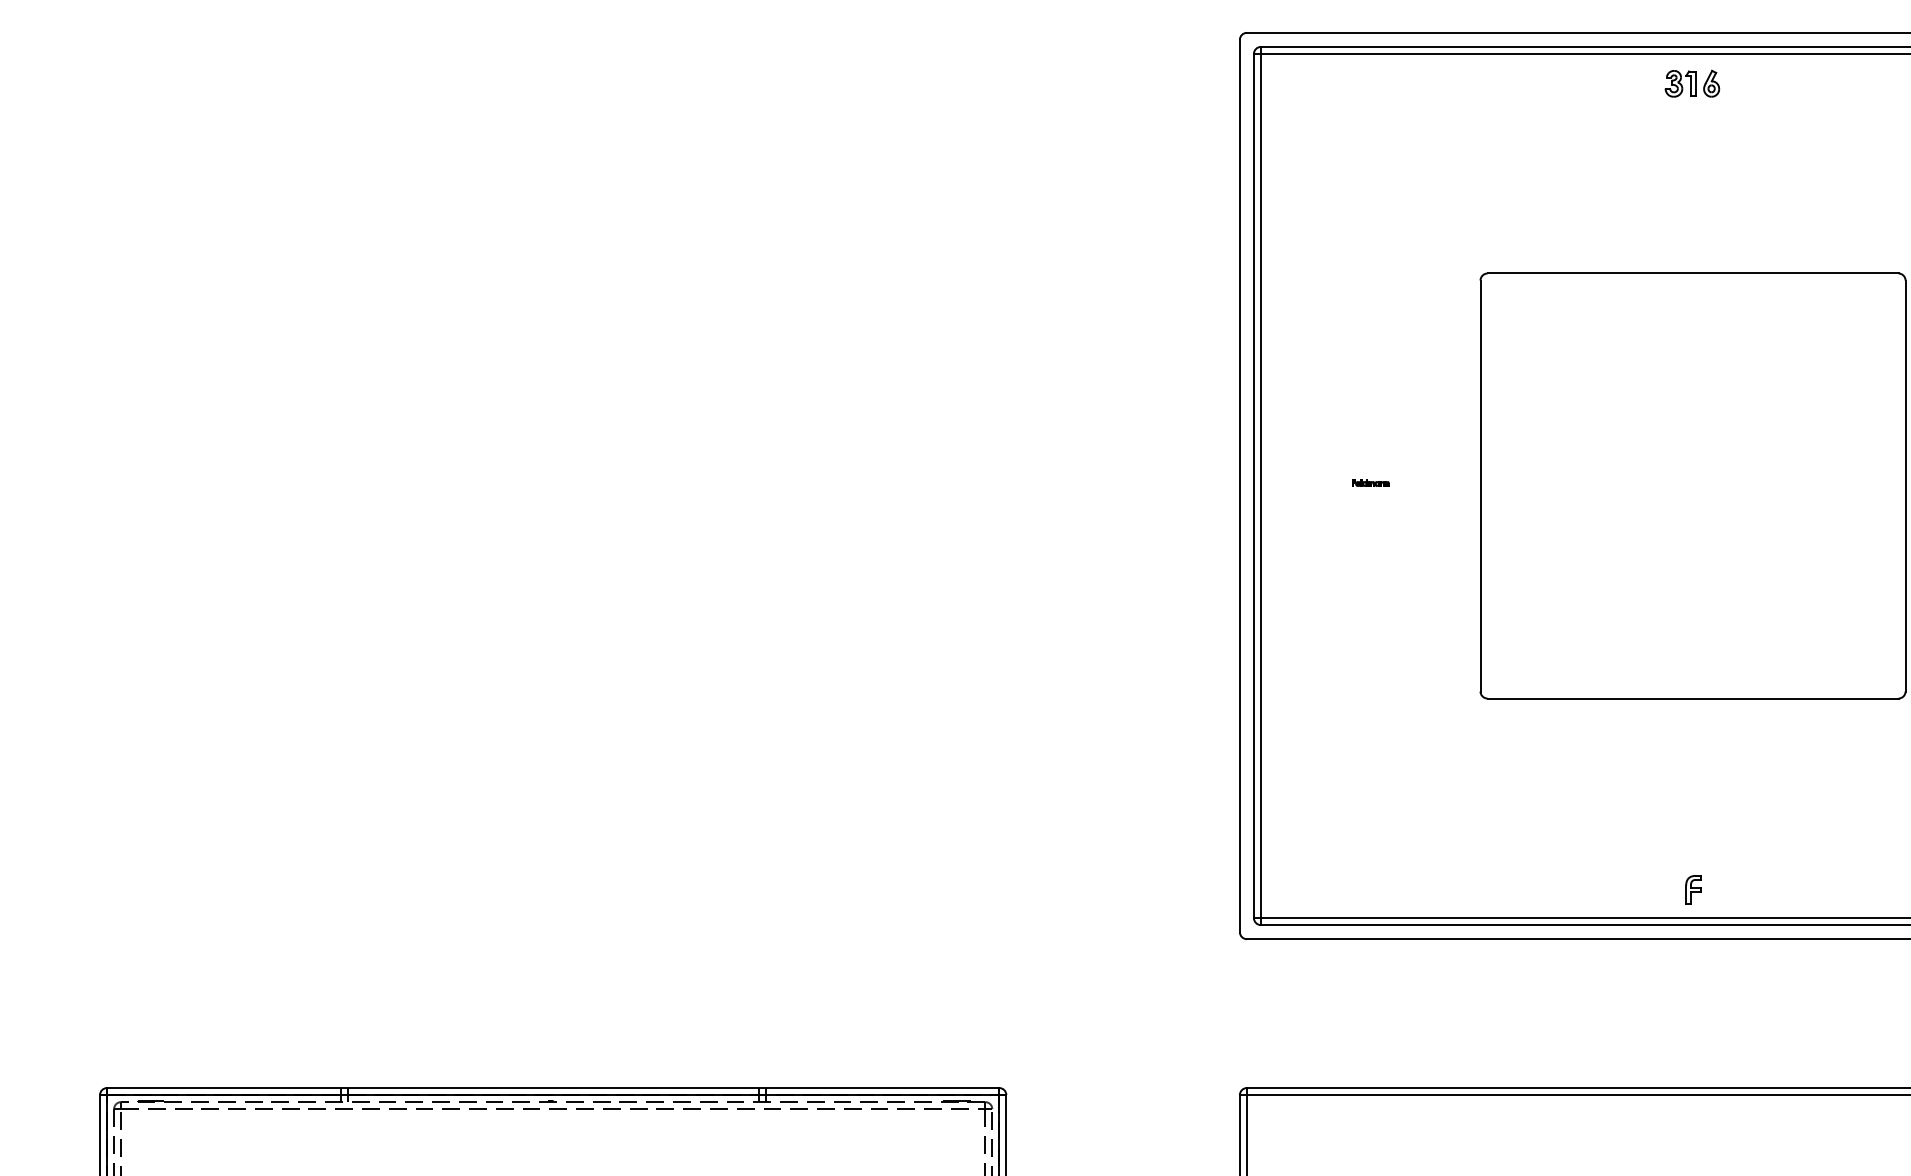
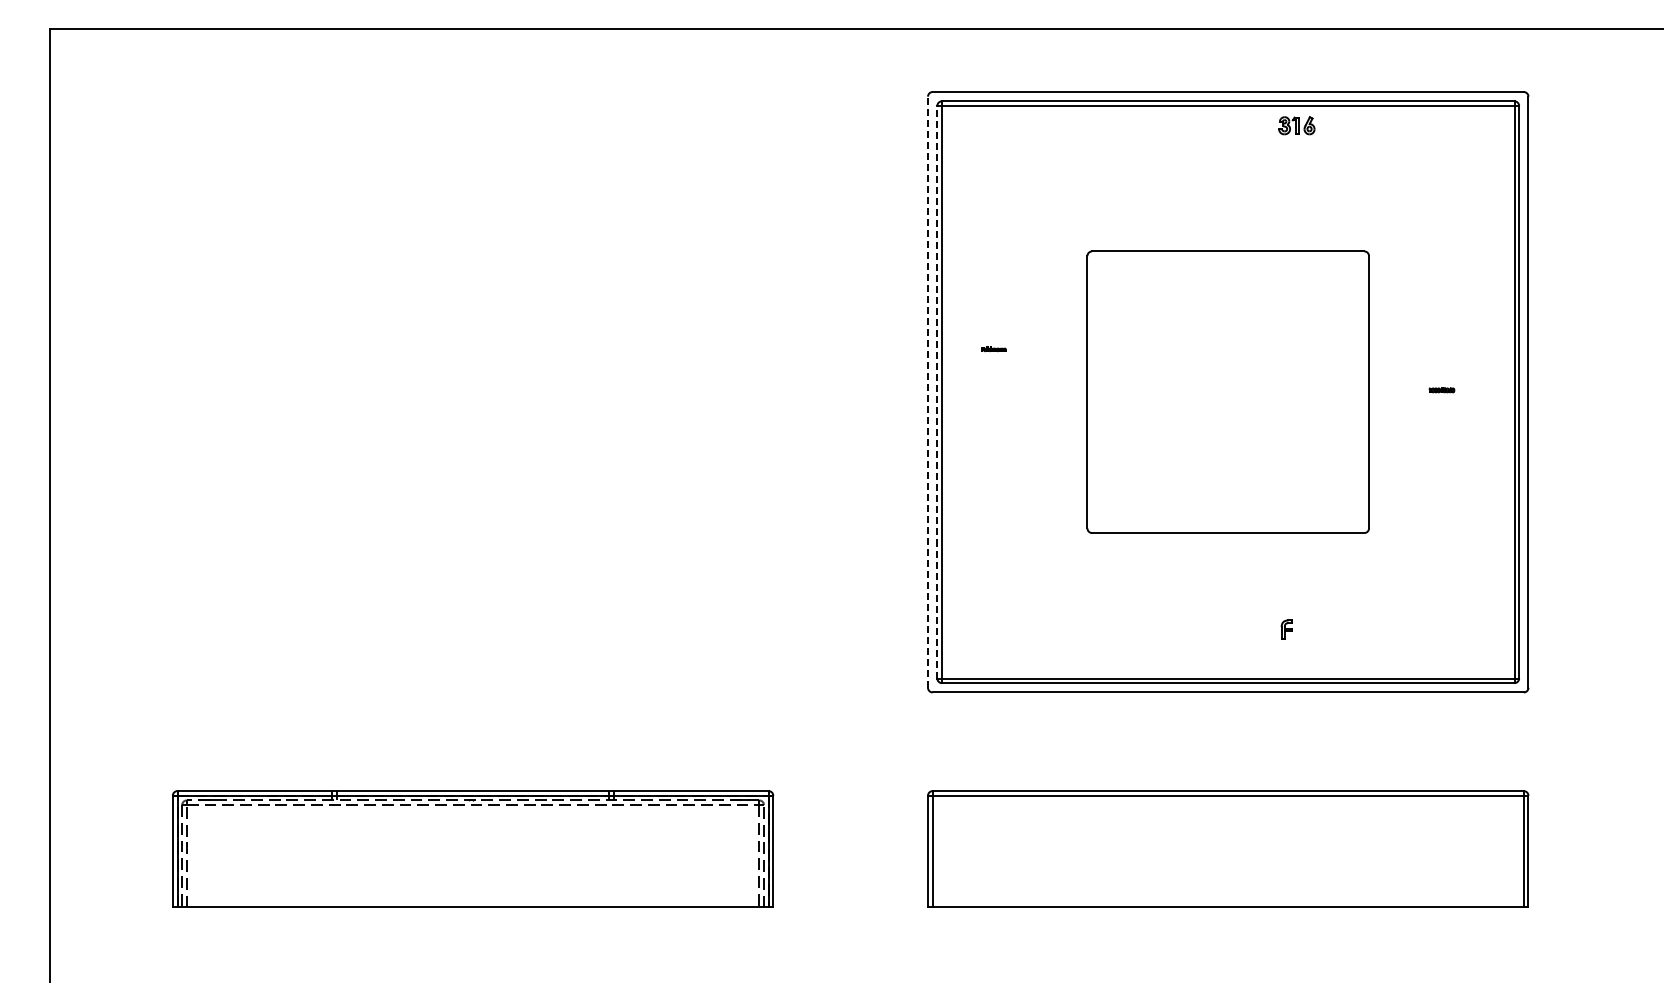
part: (1691, 83) -> (1296, 125), moved
part: (1370, 481) -> (993, 348), moved
line: (1254, 484) -> (937, 391), solid -> dashed
line: (1240, 486) -> (928, 392), solid -> dashed
part: (1693, 889) -> (1286, 629), moved

